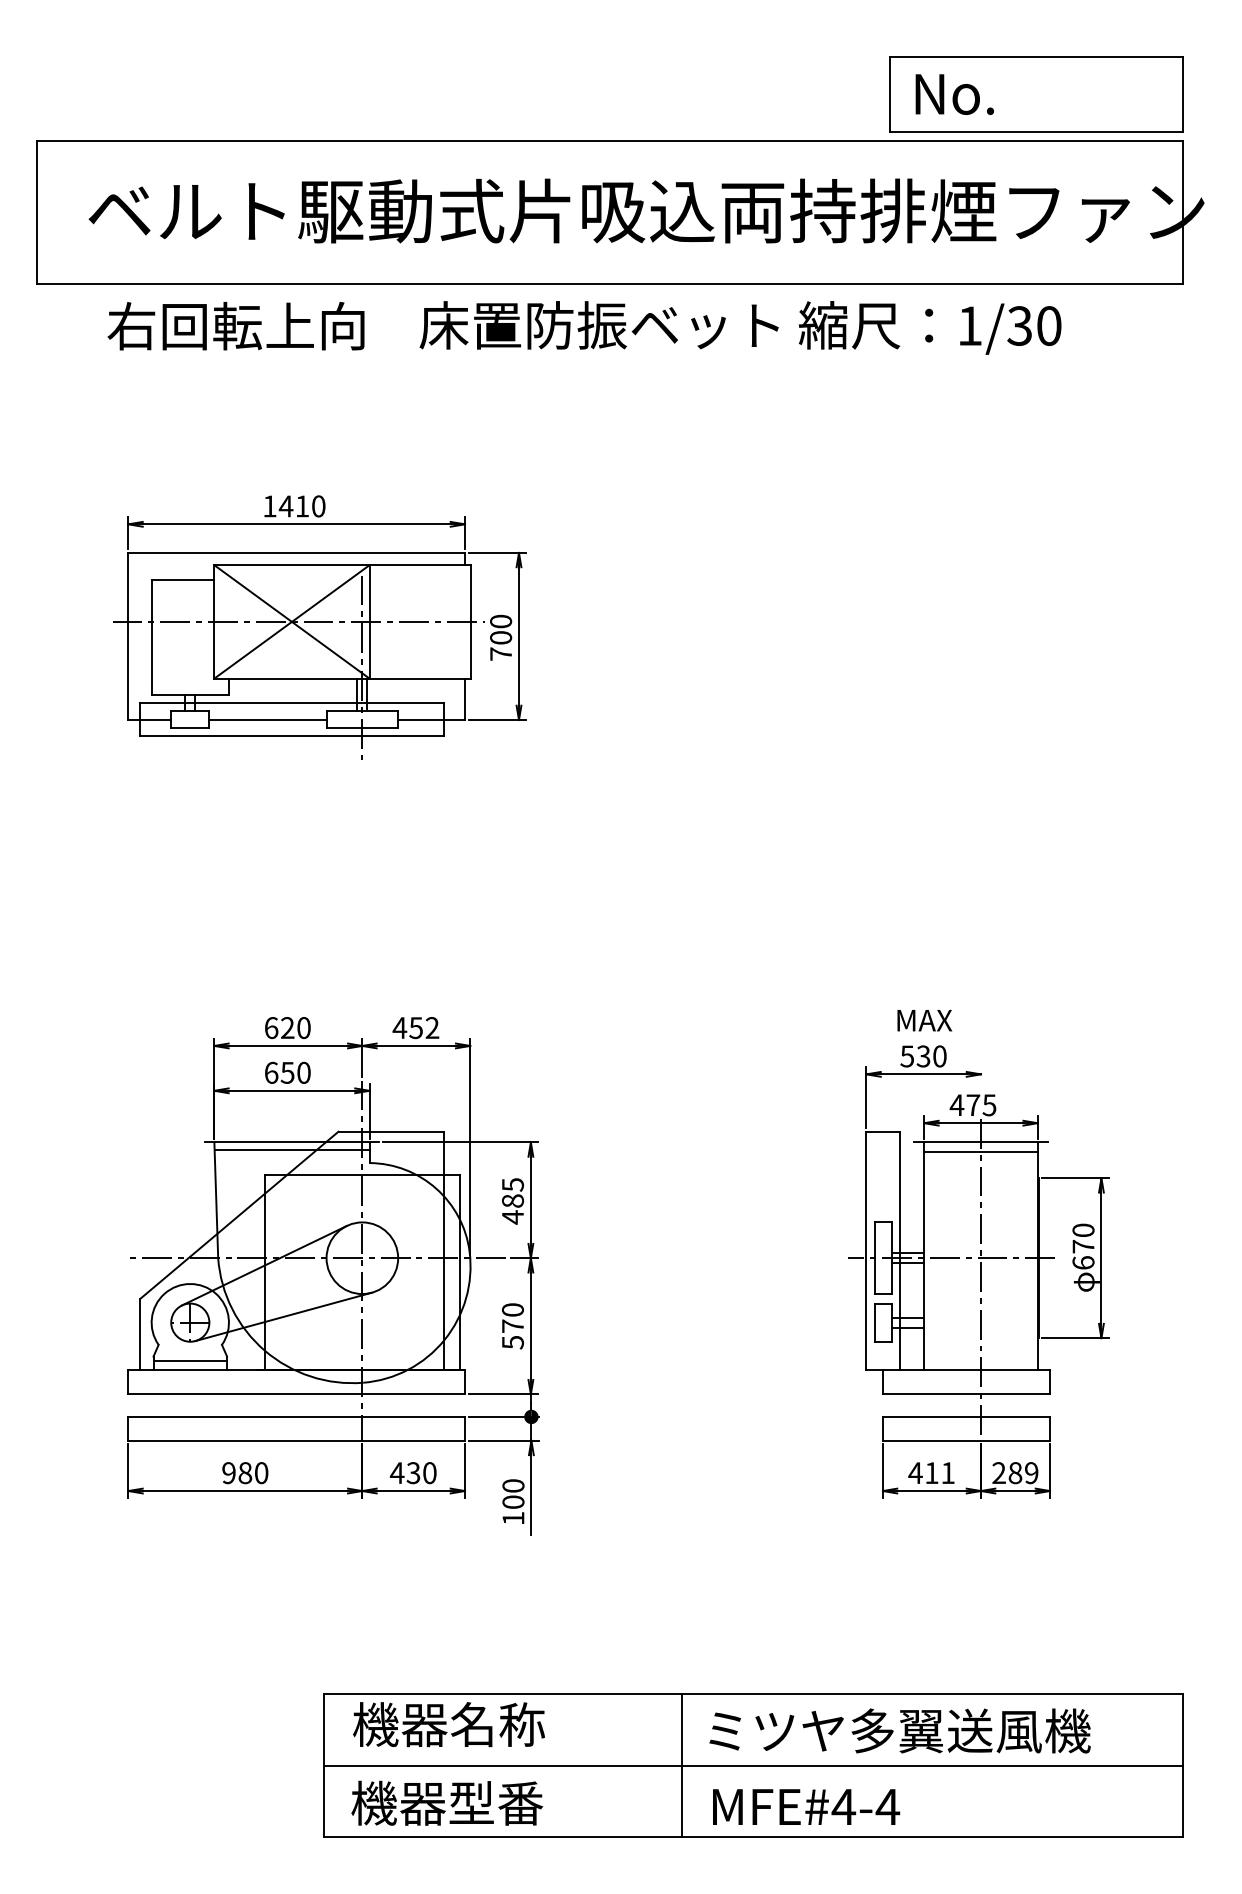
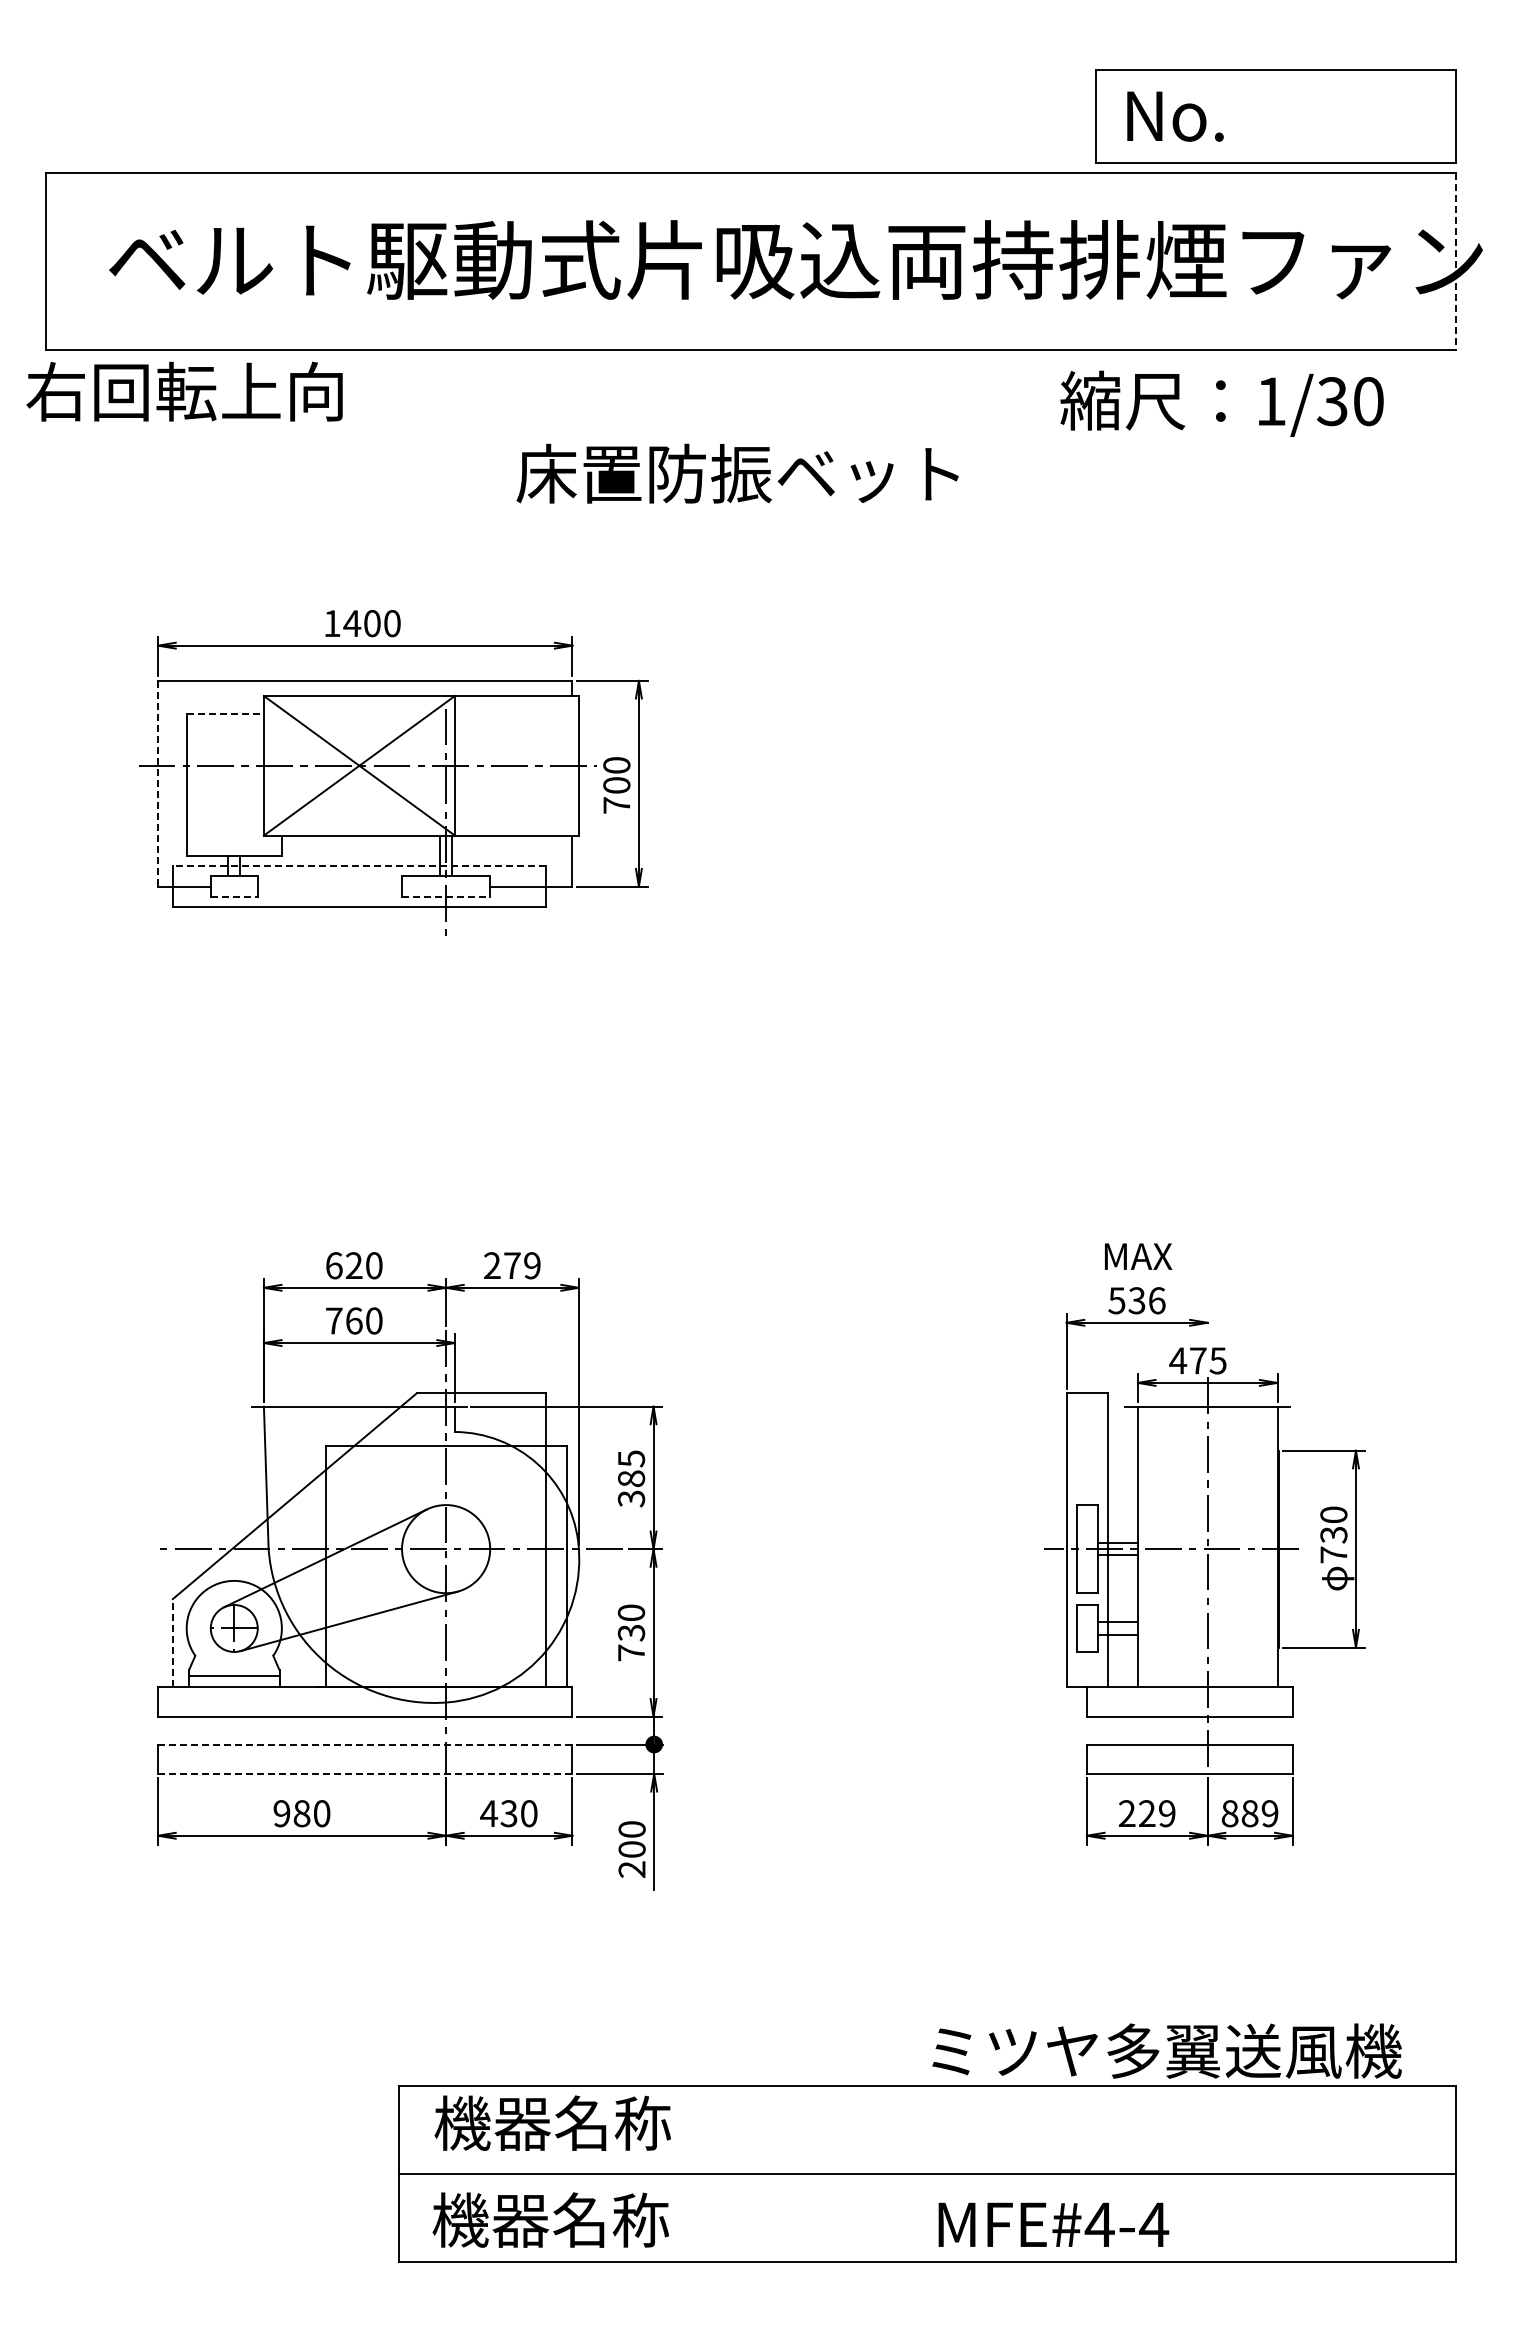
line: (1183, 212) -> (1456, 261), solid -> dashed
text: (235, 325) -> (184, 391), moved
text: (599, 325) -> (737, 473), moved
text: (929, 327) -> (1221, 403), moved
text: (302, 506) -> (372, 623), 1410 -> 1400
line: (183, 579) -> (225, 713), solid -> dashed
line: (128, 636) -> (158, 783), solid -> dashed
line: (292, 702) -> (359, 865), solid -> dashed
line: (267, 719) -> (329, 886), removed
line: (190, 728) -> (234, 896), solid -> dashed
line: (362, 728) -> (446, 896), solid -> dashed
text: (415, 1027) -> (511, 1265), 452 -> 279
text: (940, 1056) -> (1157, 1300), 530 -> 536
text: (279, 1072) -> (344, 1320), 650 -> 760
line: (292, 1149) -> (359, 1415), removed
line: (980, 1152) -> (1207, 1418), removed
text: (512, 1217) -> (631, 1498), 485 -> 385
text: (1083, 1254) -> (1333, 1544), 670 -> 730
line: (140, 1334) -> (172, 1642), solid -> dashed
text: (512, 1334) -> (631, 1642), 570 -> 730
line: (296, 1416) -> (364, 1744), solid -> dashed
line: (296, 1440) -> (365, 1773), solid -> dashed
text: (931, 1472) -> (1146, 1813), 411 -> 229
text: (998, 1472) -> (1229, 1813), 289 -> 889
text: (512, 1518) -> (631, 1869), 100 -> 200
text: (899, 1730) -> (1166, 2050), moved
line: (681, 1765) -> (839, 2173), removed
text: (495, 1802) -> (610, 2219), 機器型番 -> 機器名称
text: (806, 1806) -> (1053, 2224), moved

